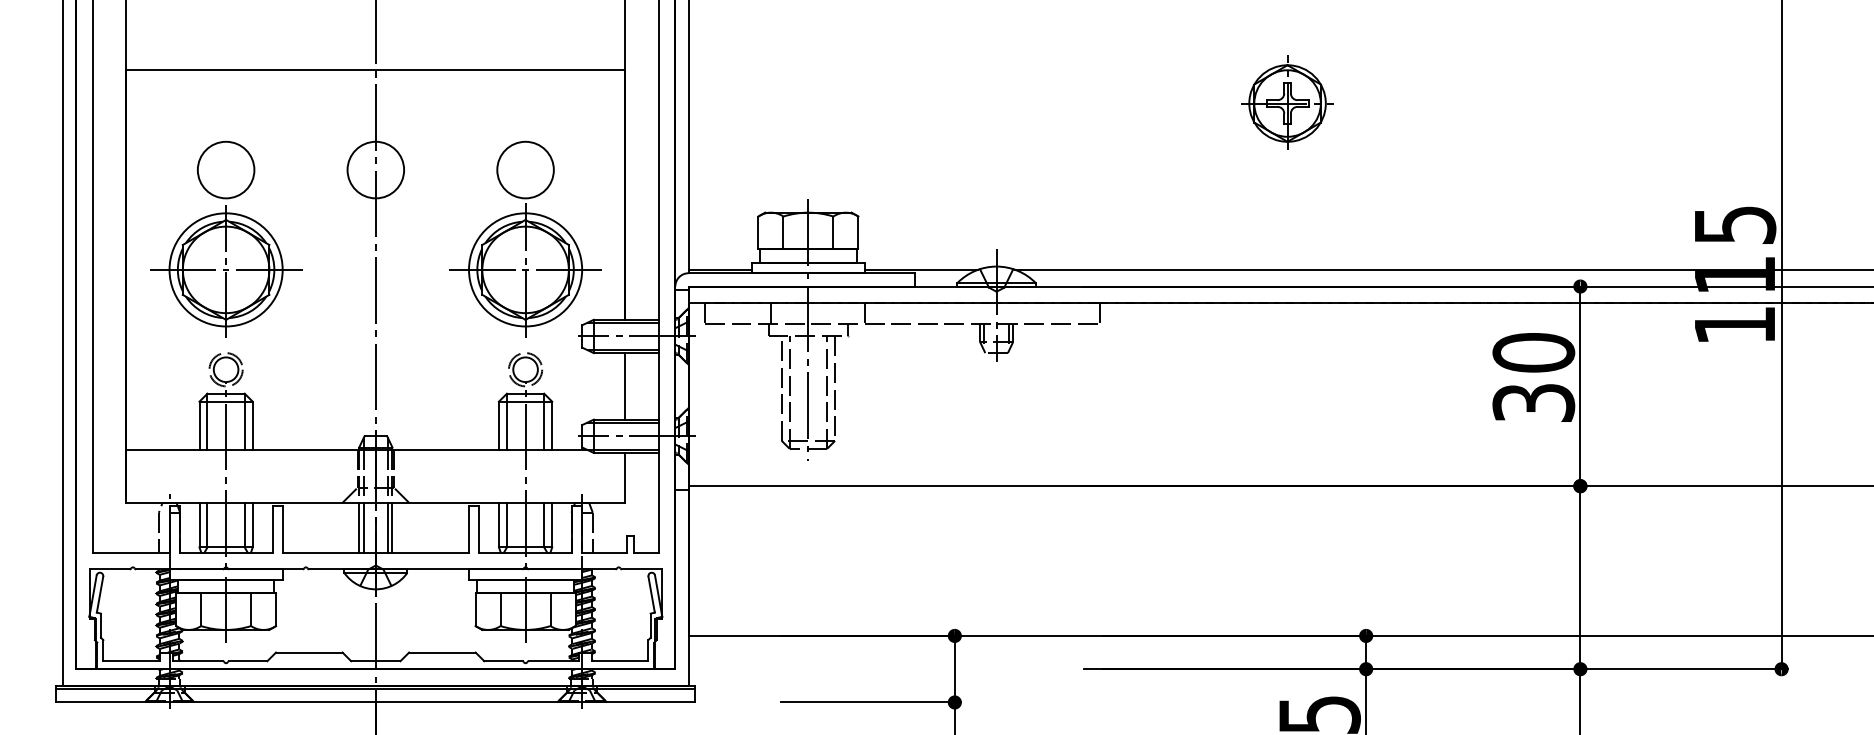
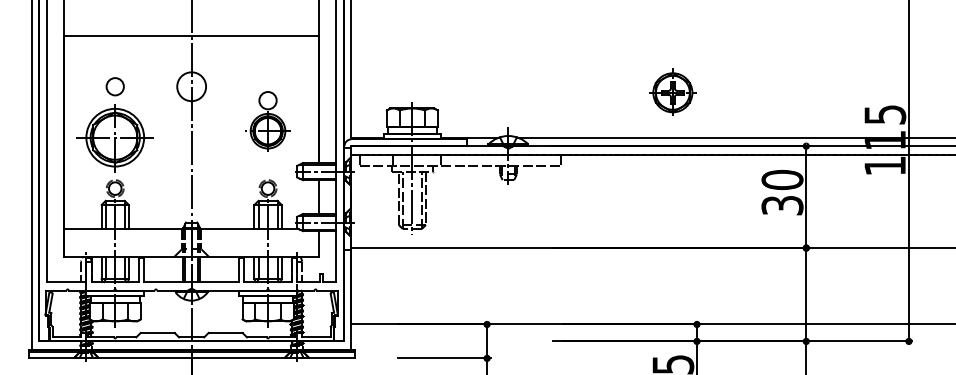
part: (1286, 100) -> (672, 91), moved
circle: (224, 169) -> (114, 86), size x0.6
part: (524, 238) -> (267, 121), size x0.6

